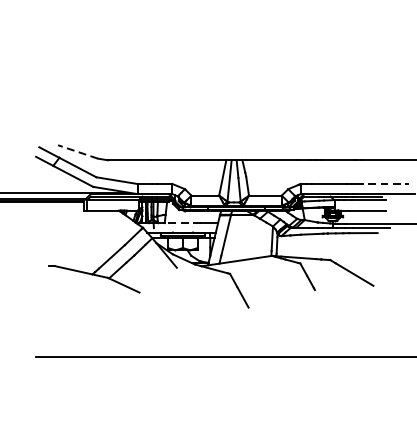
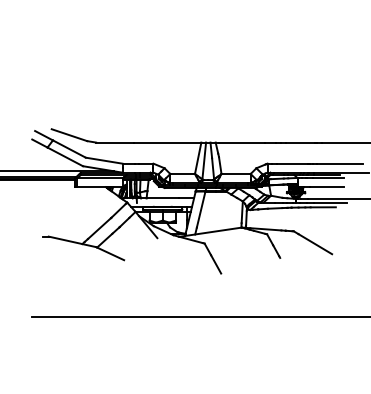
line: (78, 152) -> (69, 135), dashed -> solid
line: (382, 183) -> (340, 163), dashed -> solid
line: (182, 223) -> (162, 198), dashed -> solid

